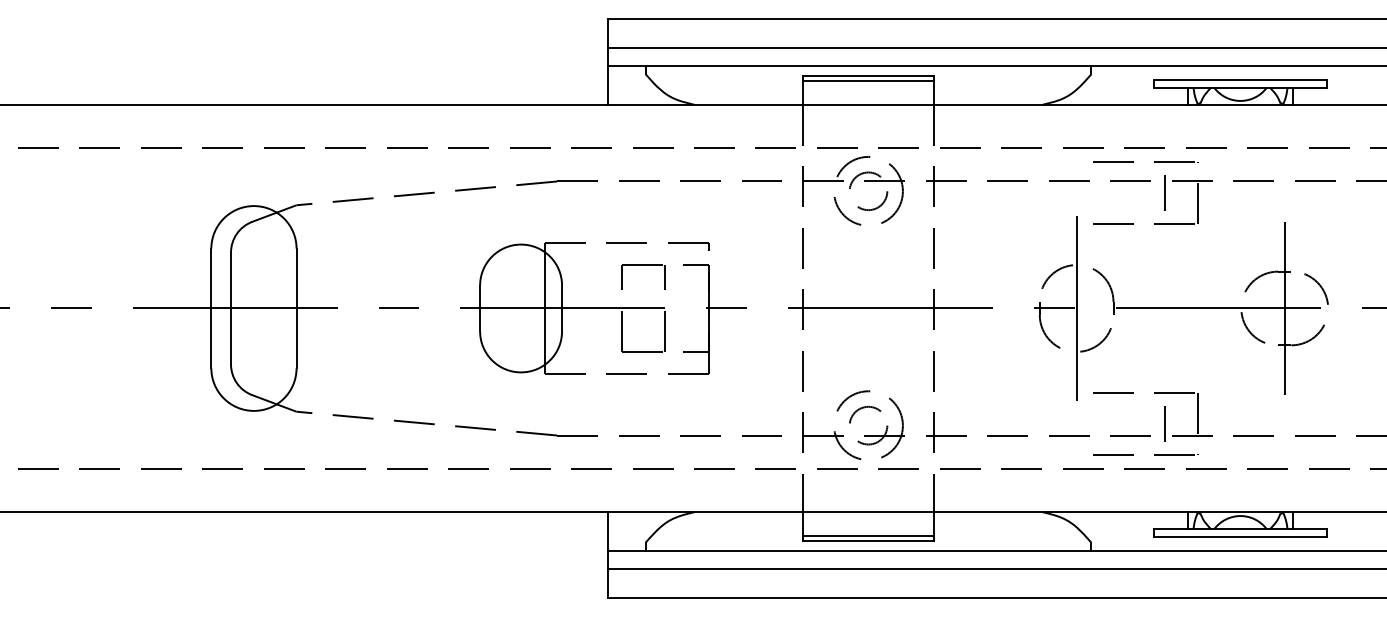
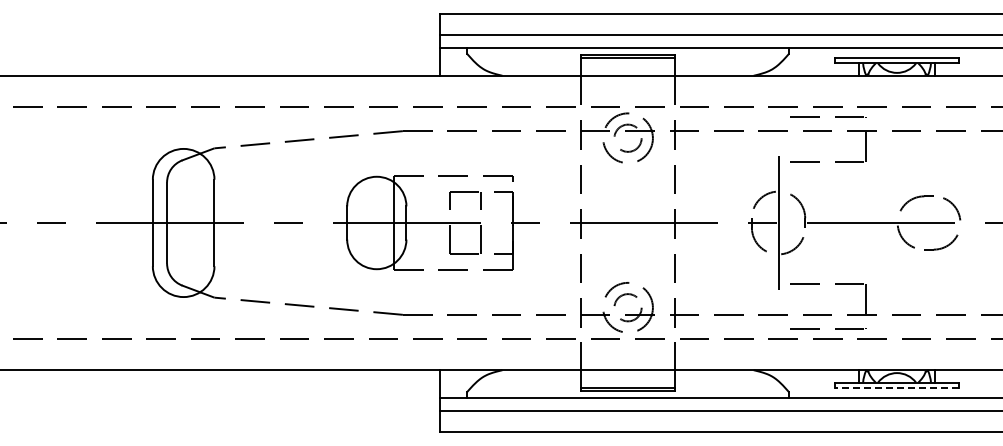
line: (1165, 193) -> (842, 139), removed
line: (1285, 307) -> (929, 222), removed
line: (1165, 423) -> (842, 306), removed
line: (1239, 537) -> (896, 388), solid -> dashed

